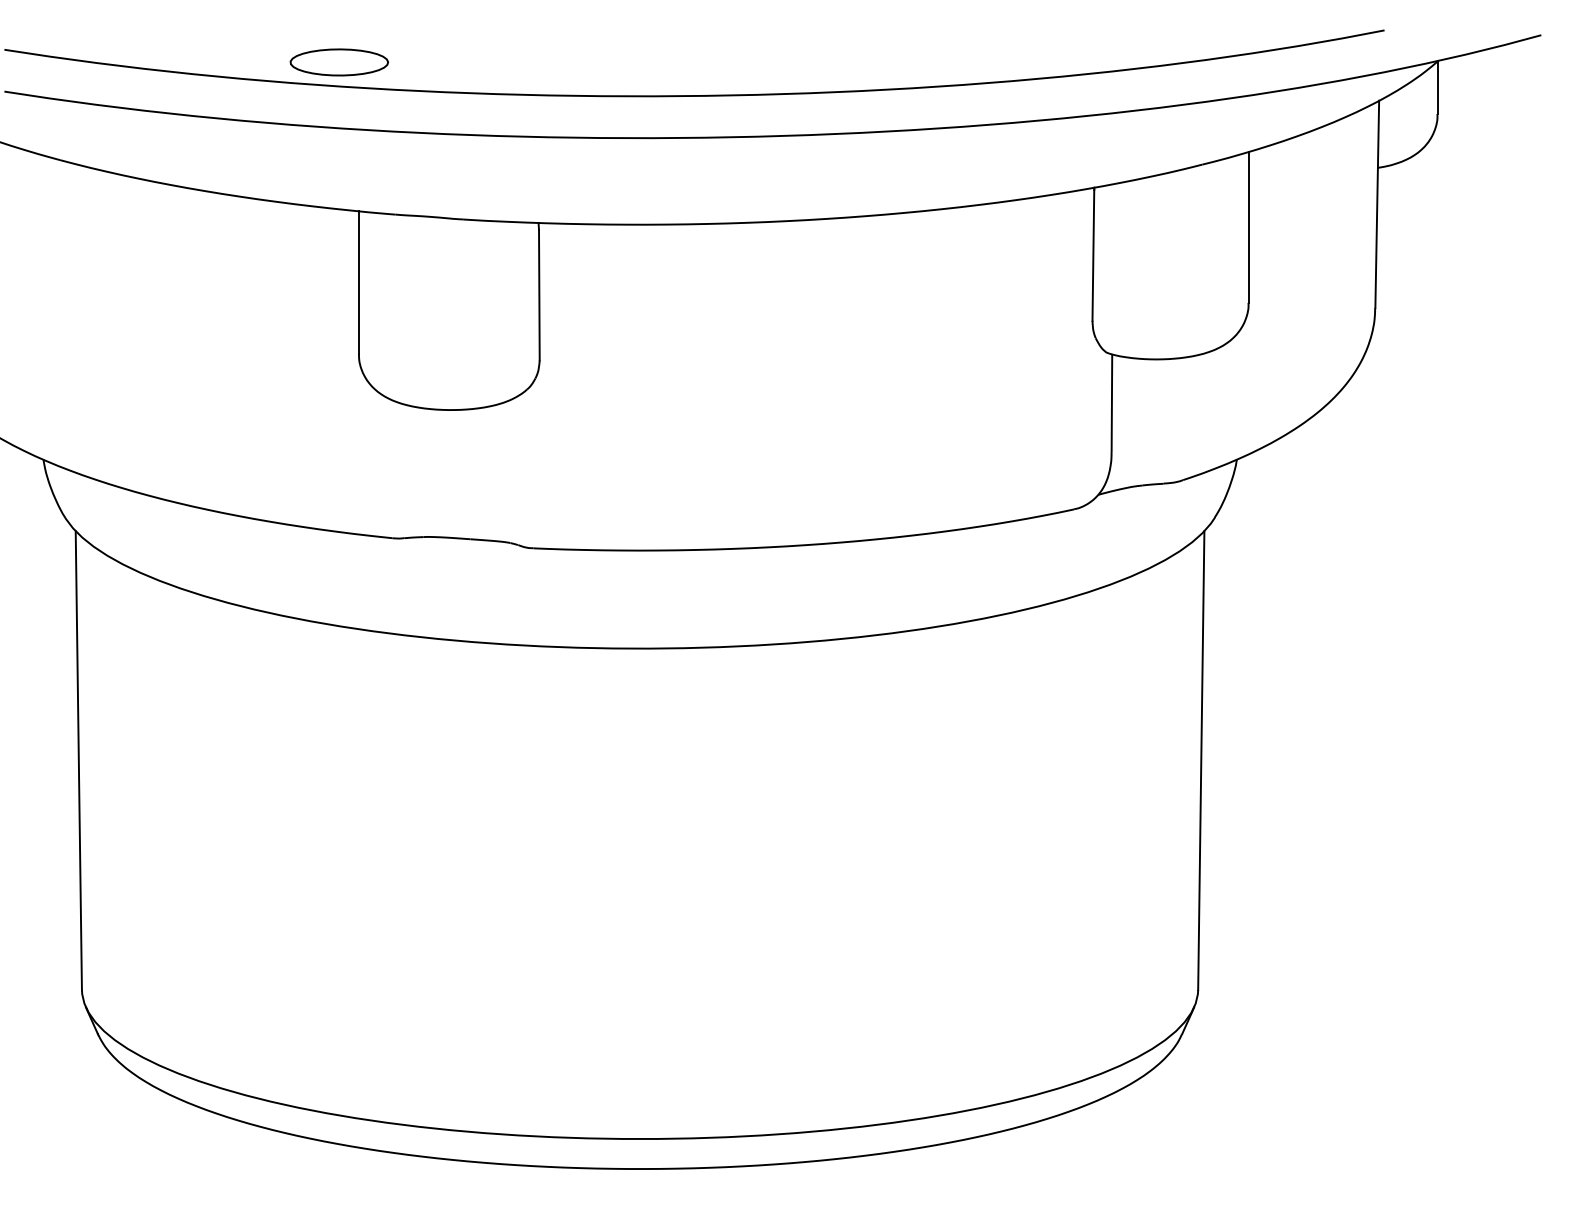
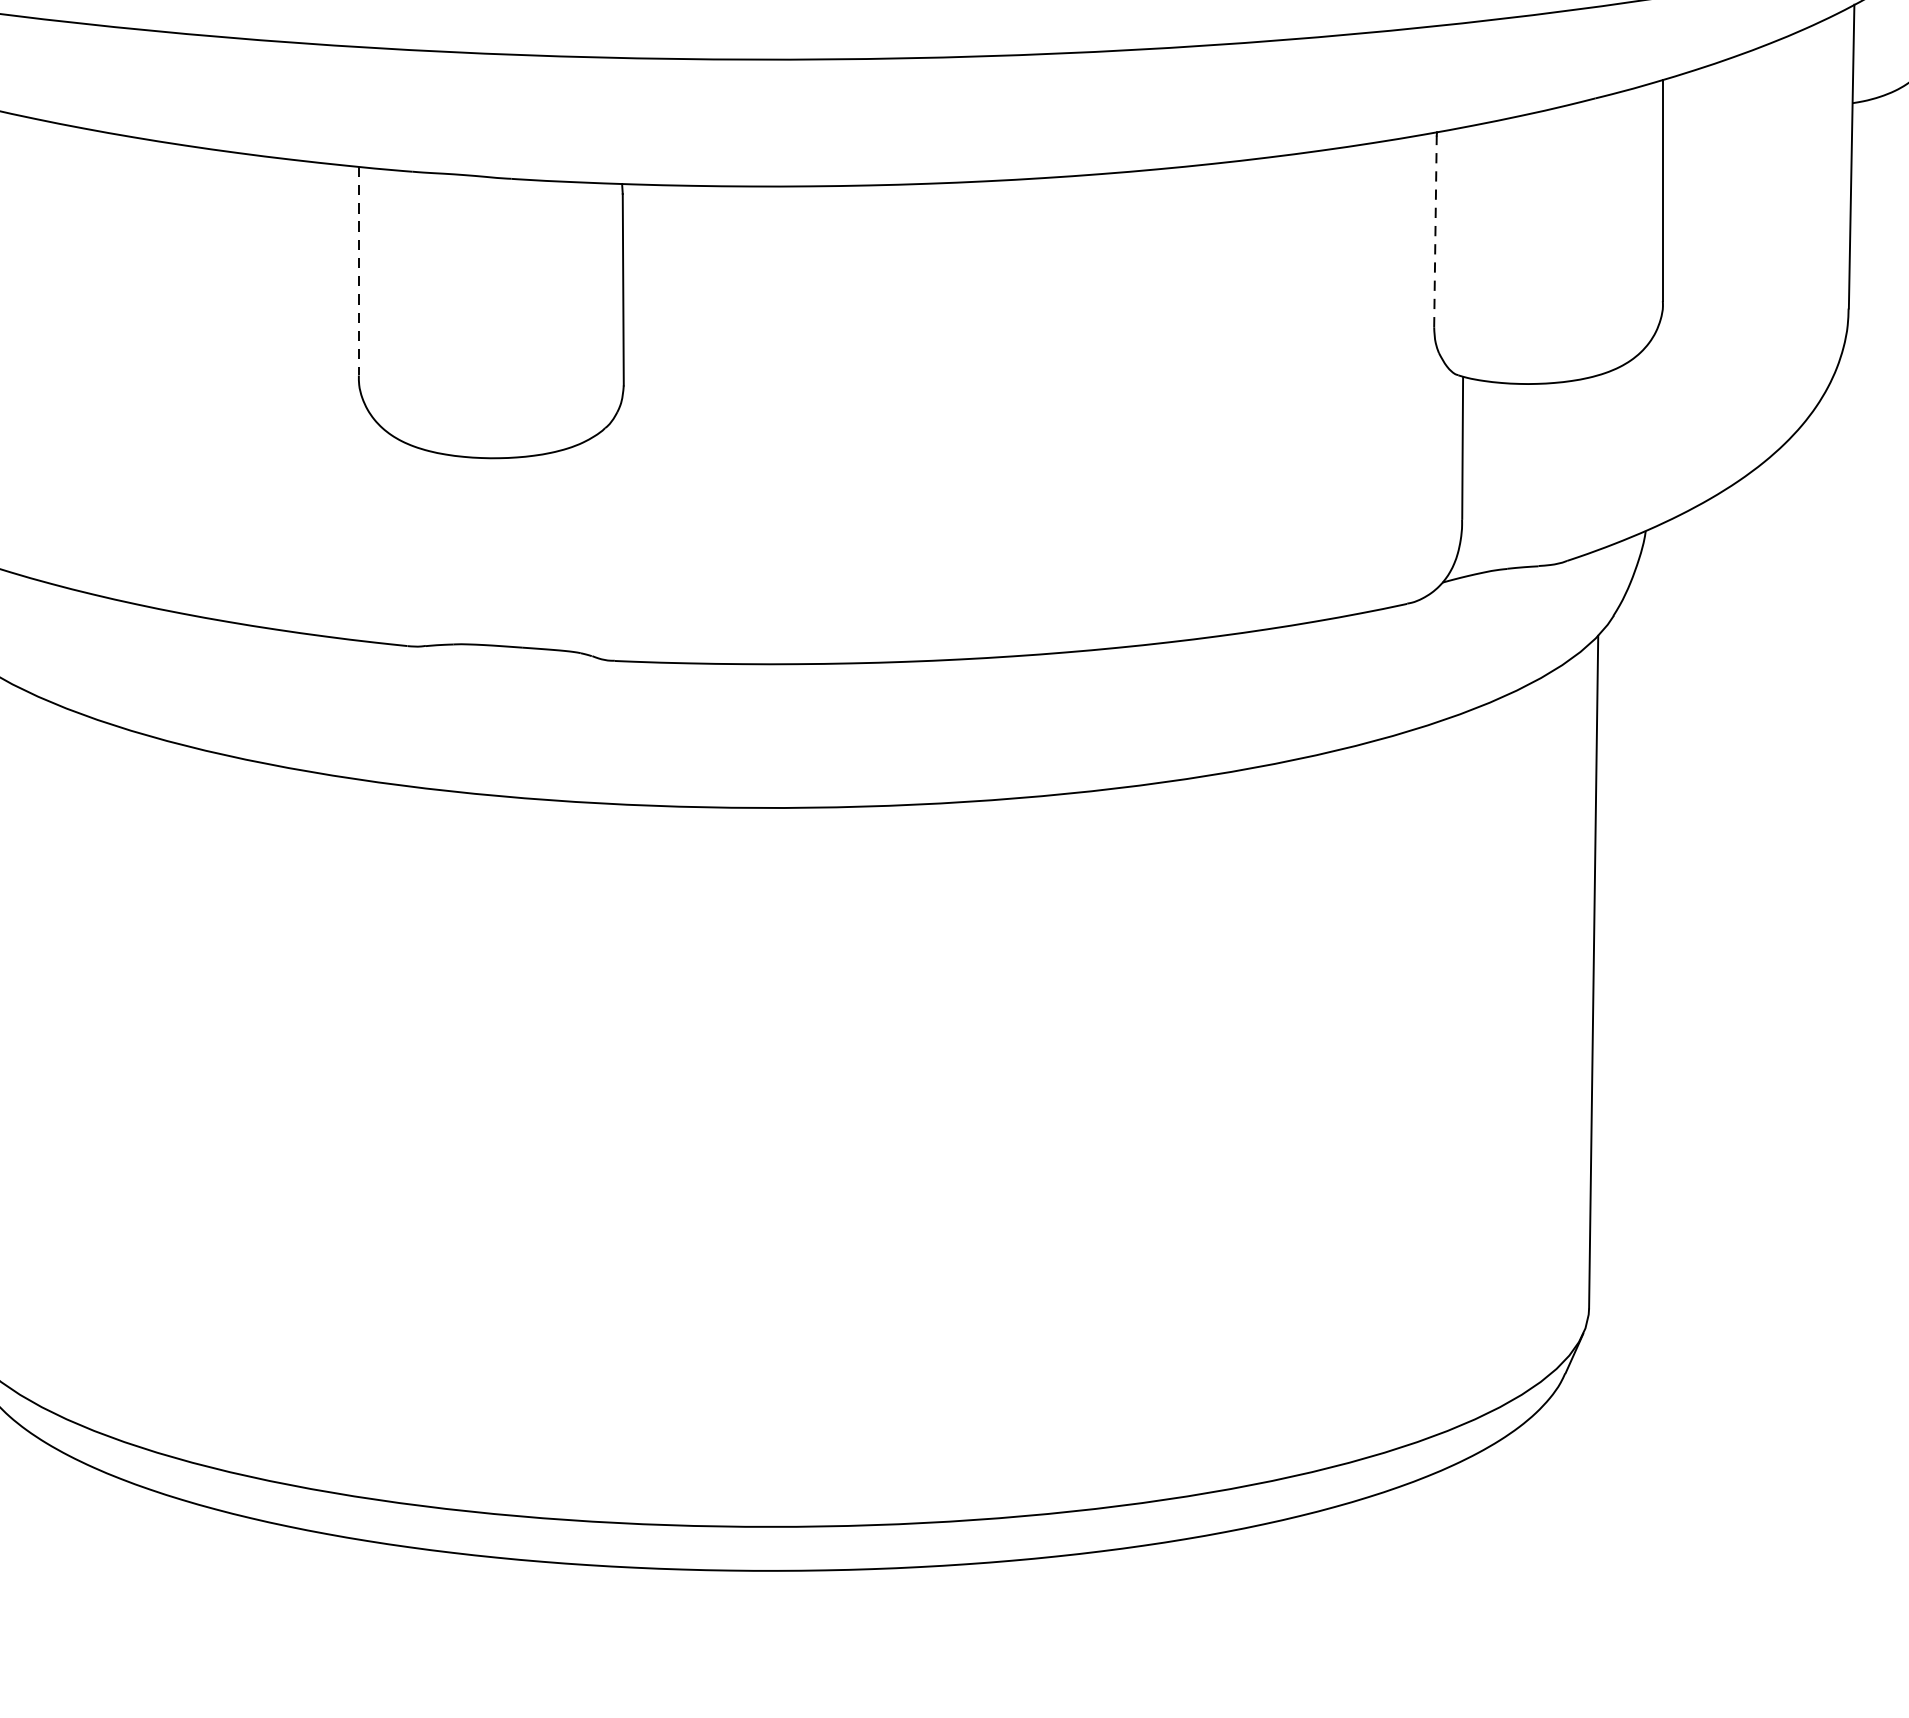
line: (1093, 254) -> (1435, 230), solid -> dashed
line: (358, 282) -> (358, 271), solid -> dashed

